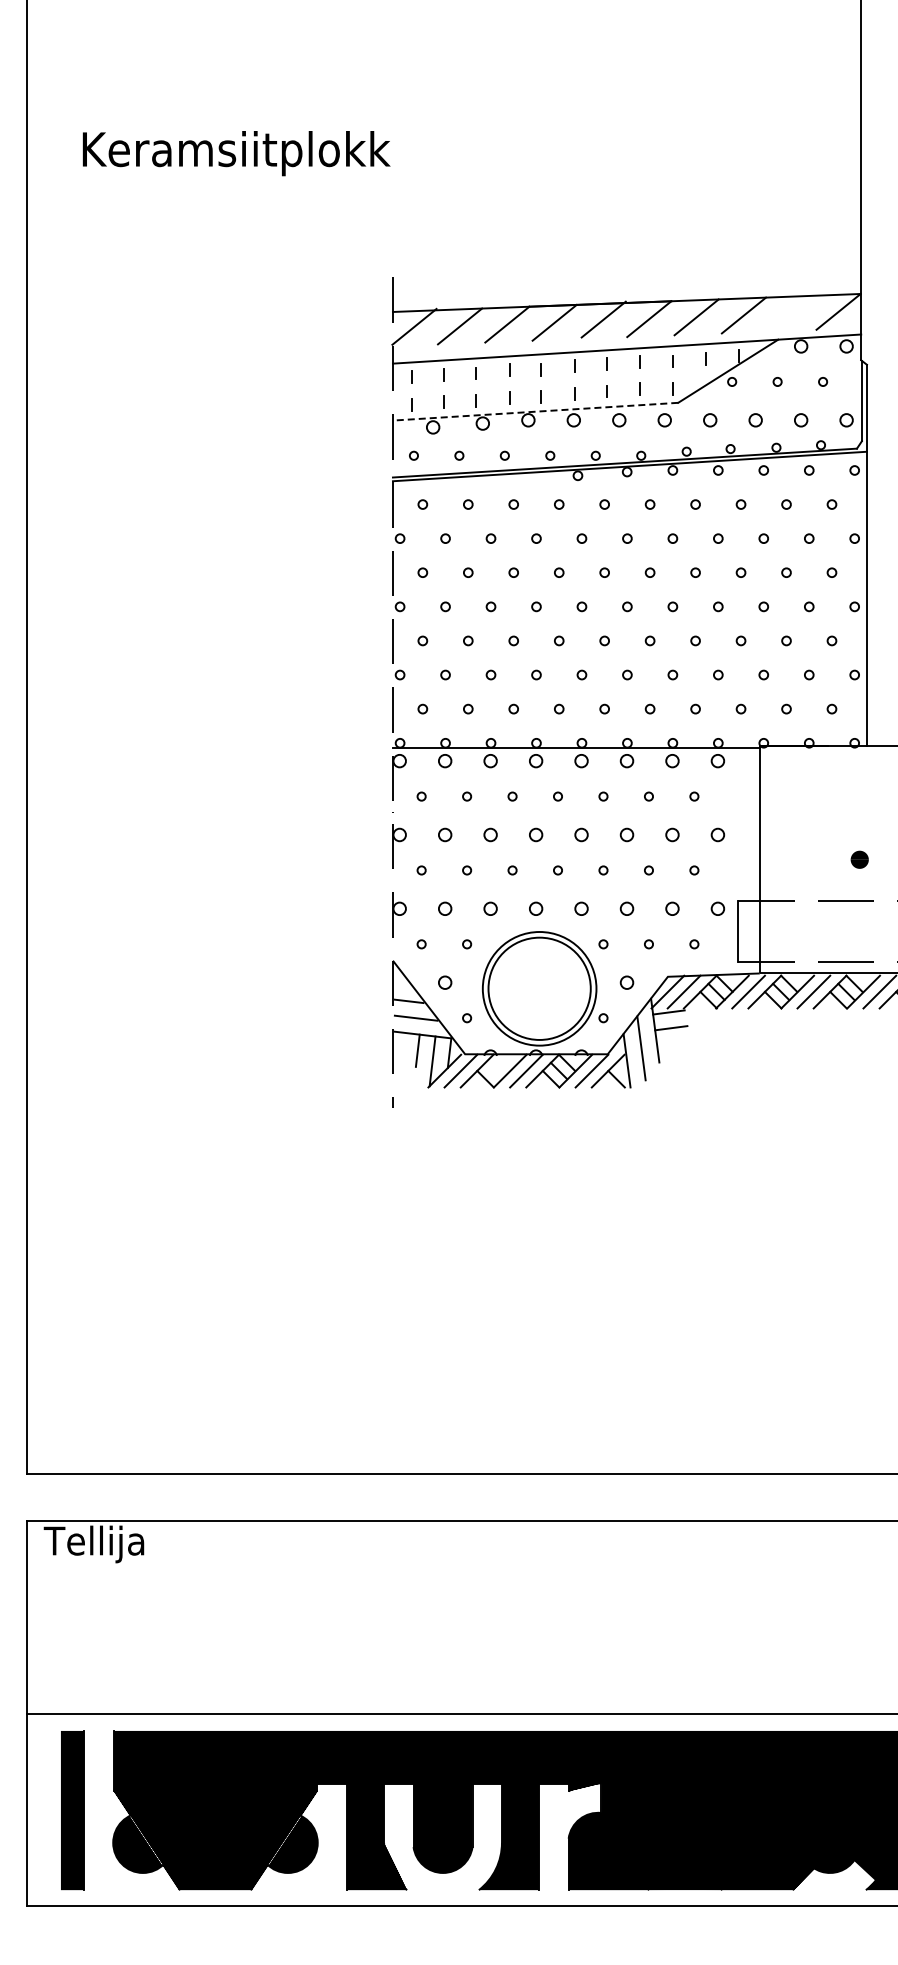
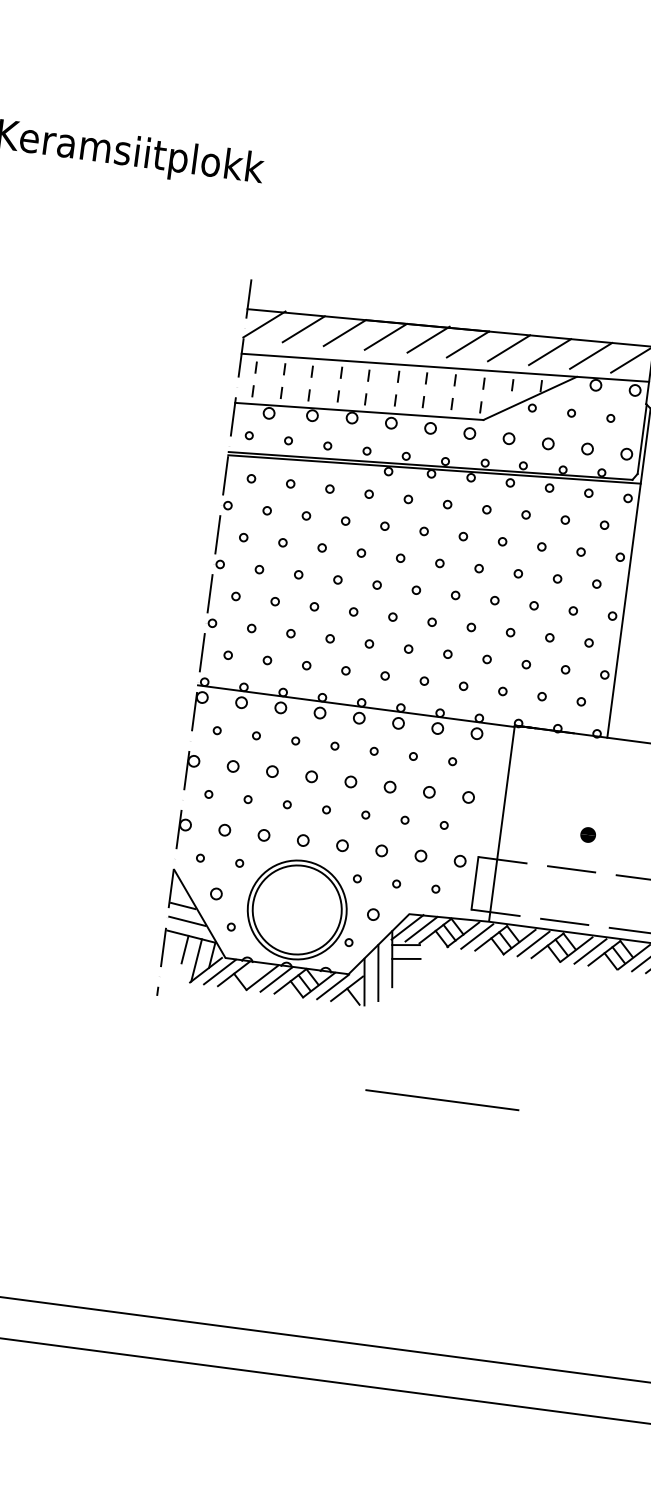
line: (791, 313) -> (591, 355), added
line: (535, 411) -> (359, 411), dashed -> solid
line: (733, 1183) -> (442, 1100), added

